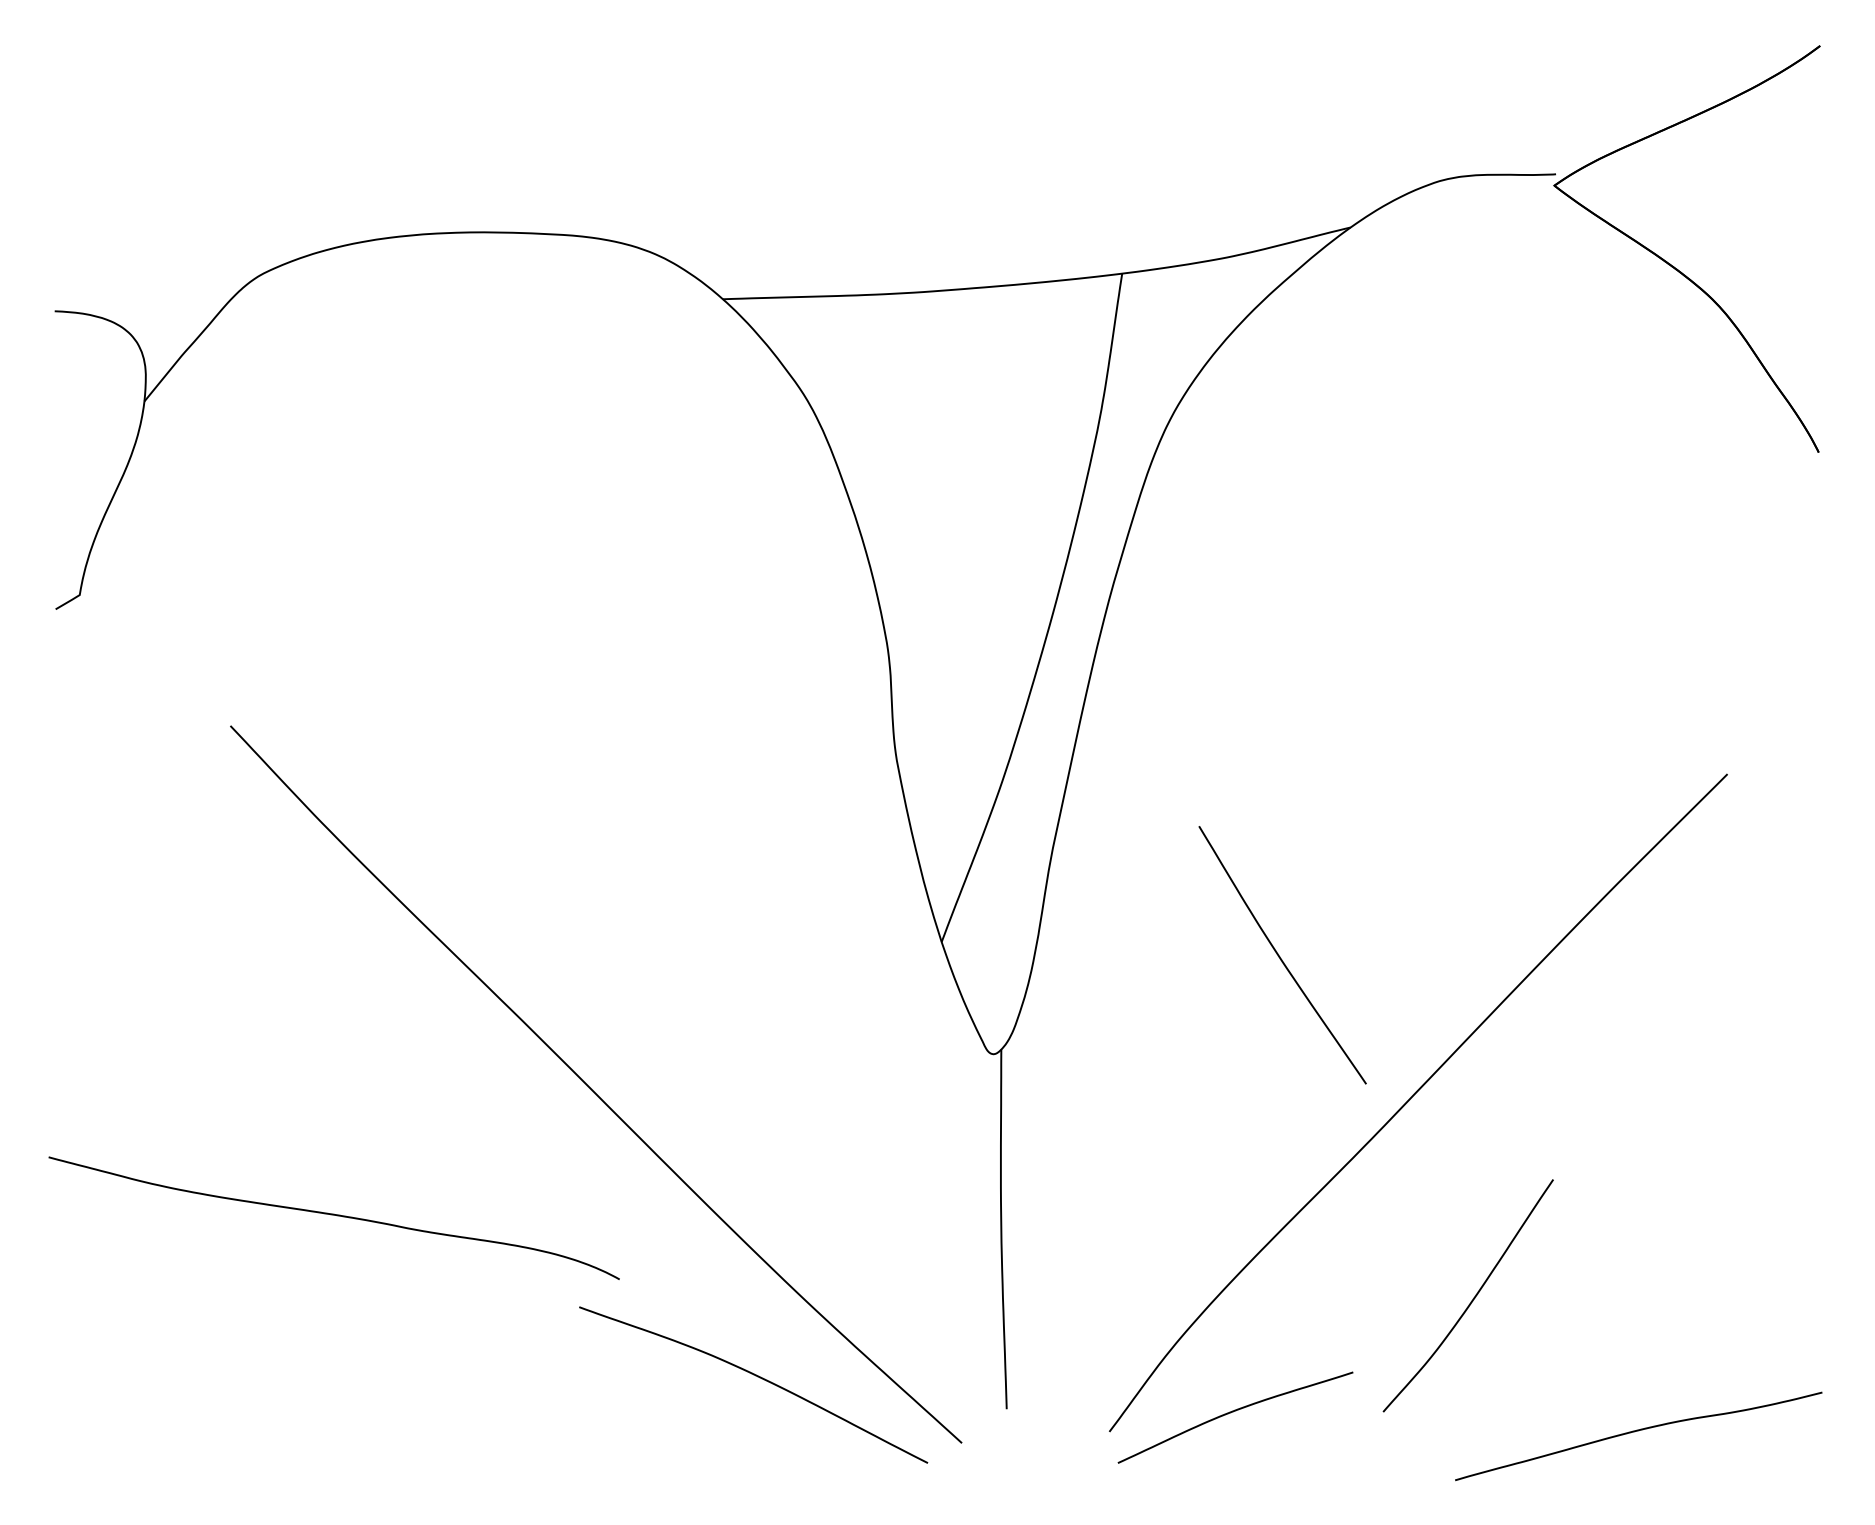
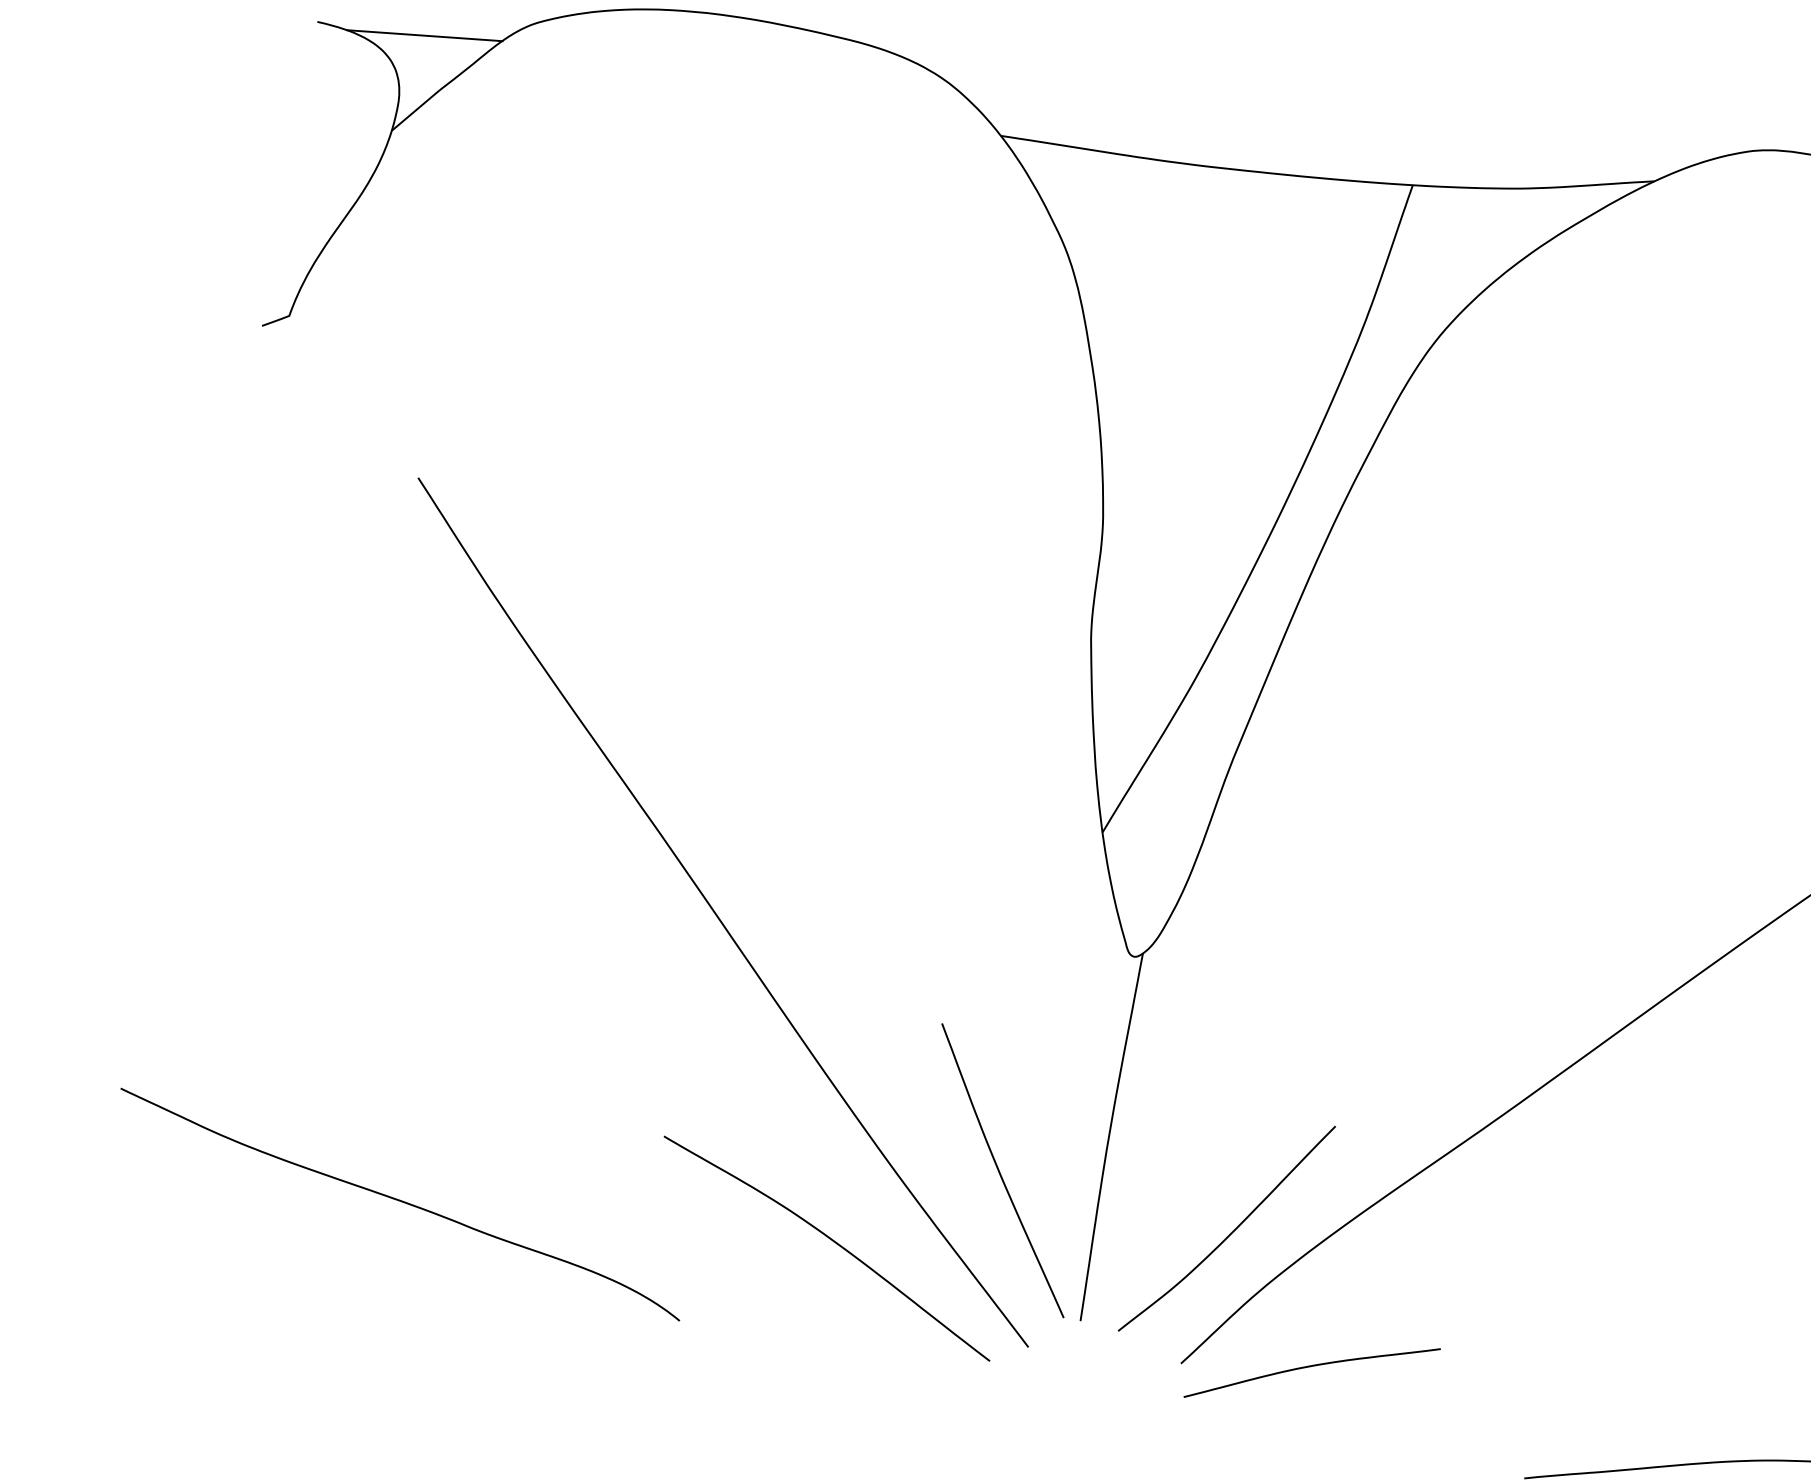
line: (158, 305) -> (424, 35), added
curve: (1280, 956) -> (1000, 1171), moved
curve: (333, 1215) -> (400, 1201), moved
curve: (1473, 1297) -> (1231, 1231), moved

